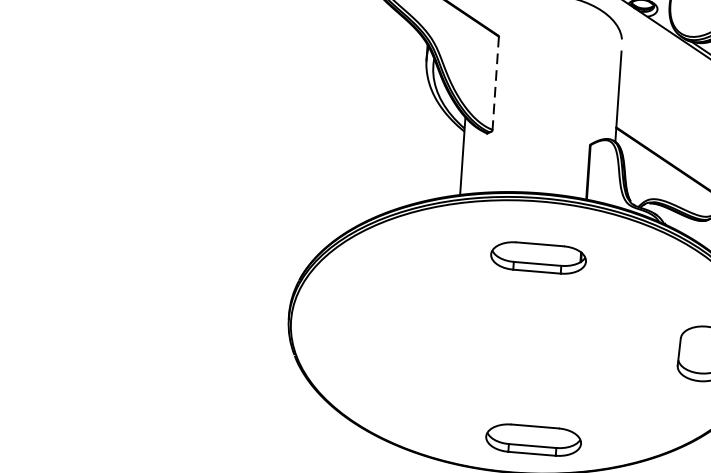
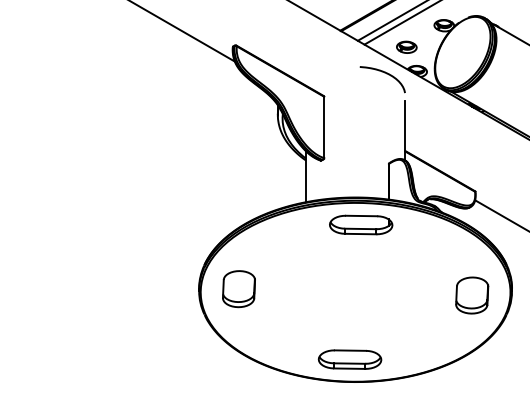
line: (496, 83) -> (324, 127), dashed -> solid
part: (539, 257) -> (361, 224), moved
part: (348, 320) -> (238, 289), added
part: (532, 439) -> (349, 359), moved

